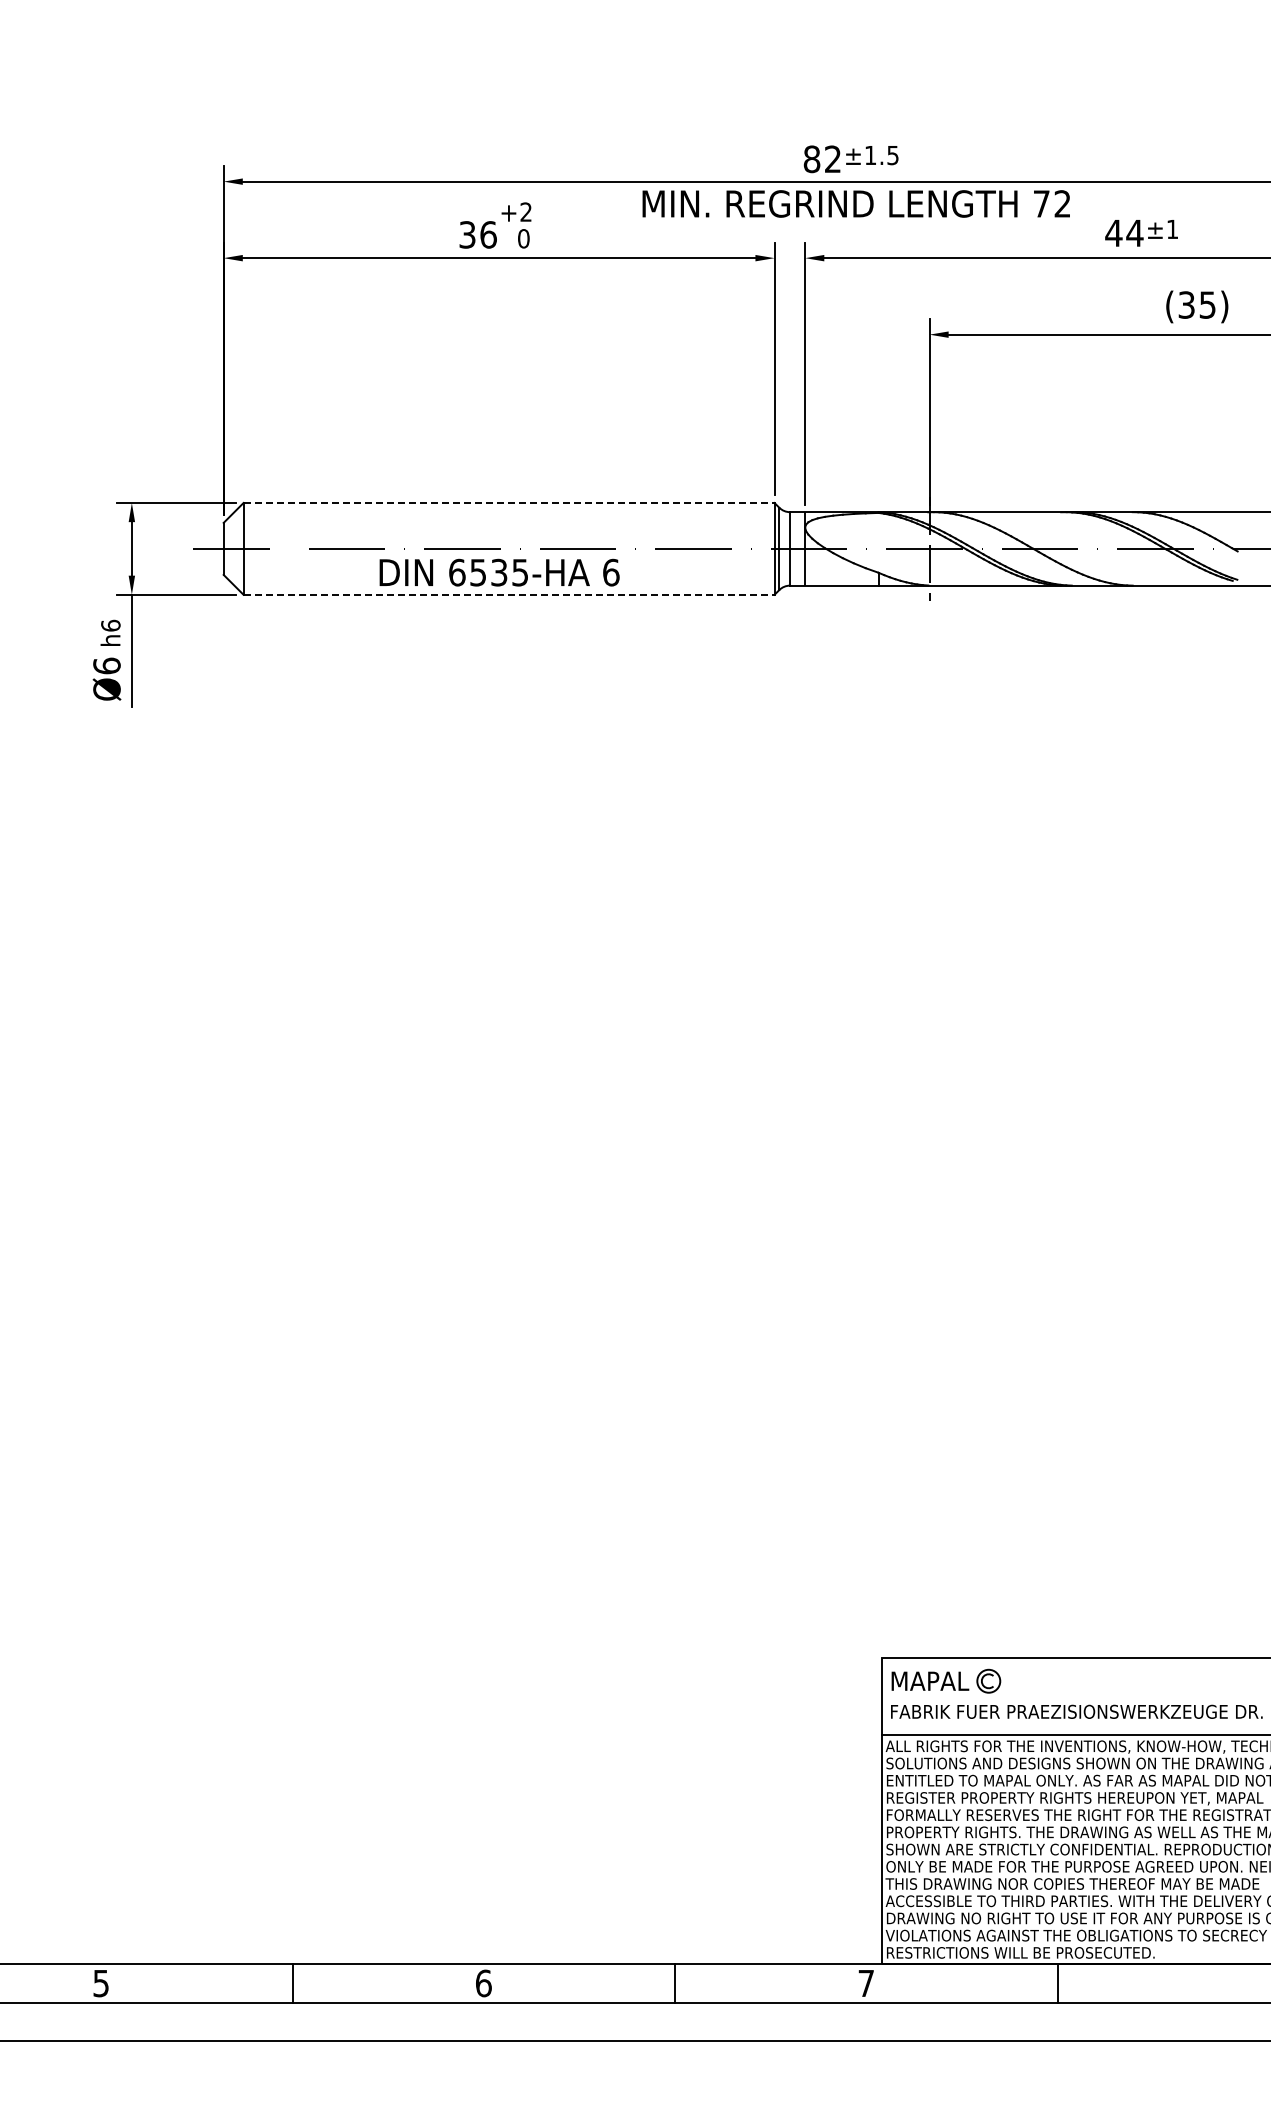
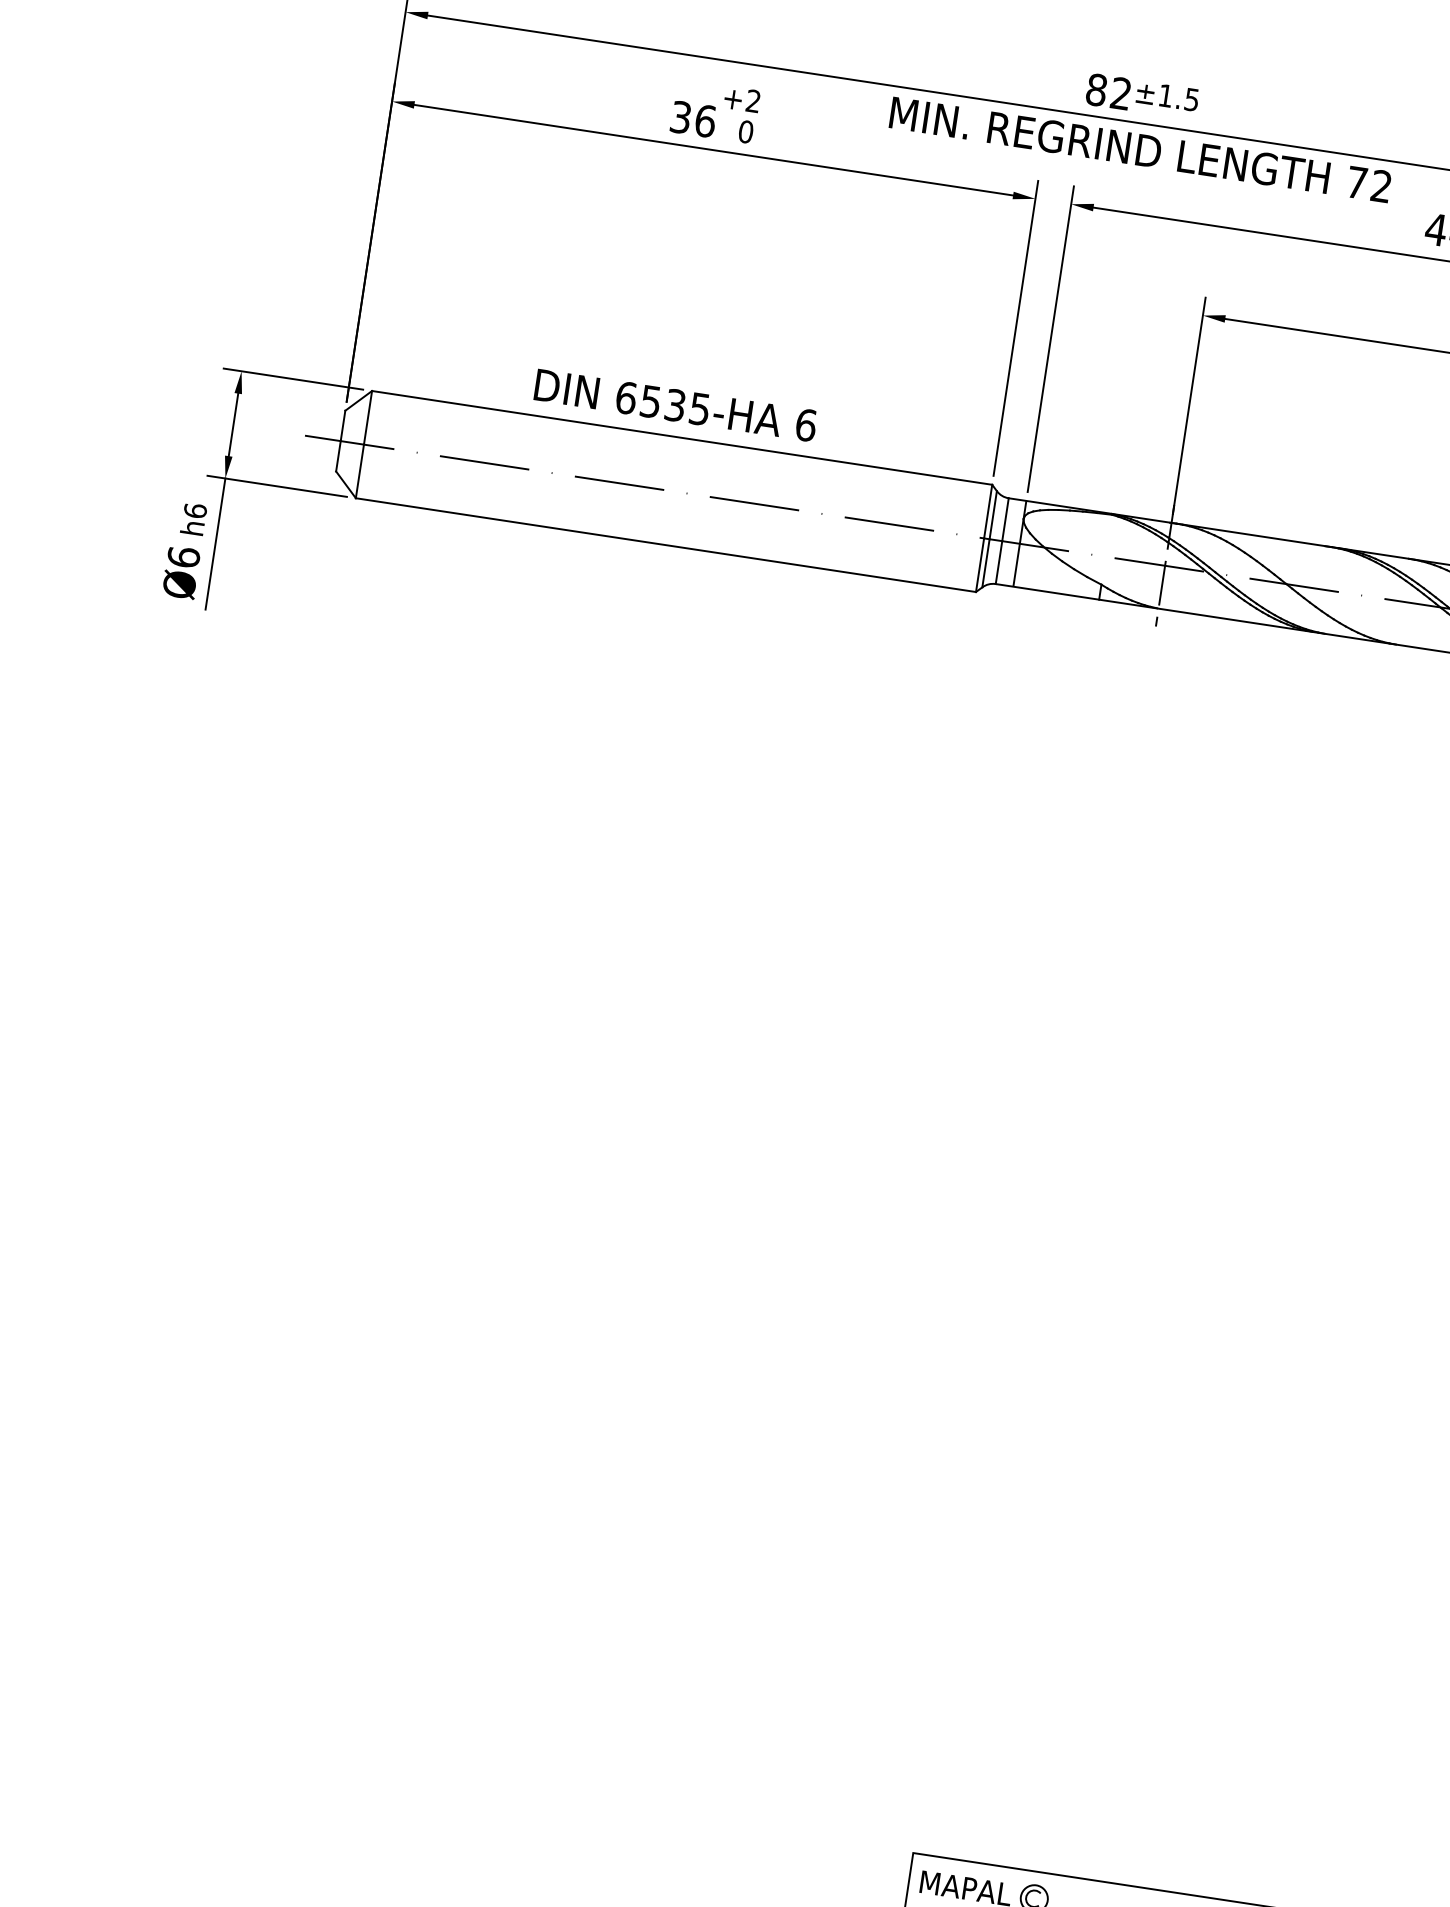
line: (509, 503) -> (682, 438), dashed -> solid
text: (499, 572) -> (675, 405), moved
line: (509, 594) -> (666, 544), dashed -> solid

